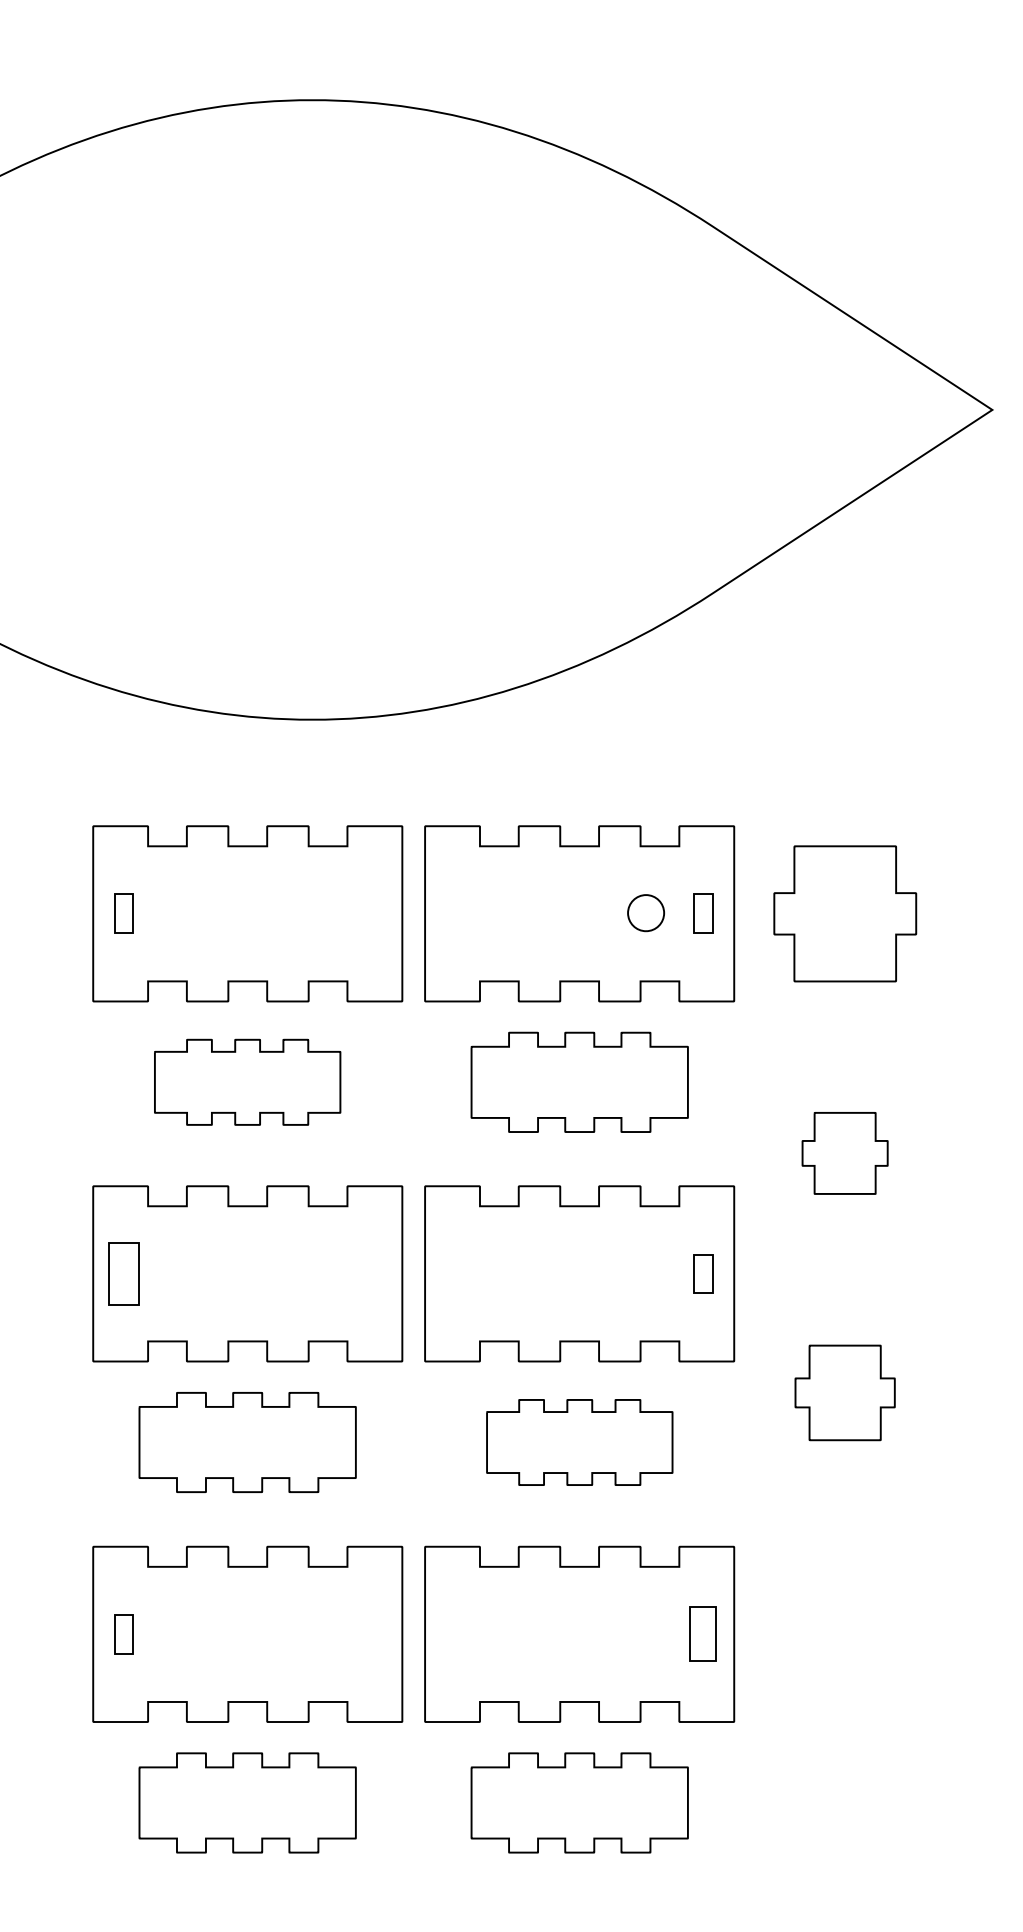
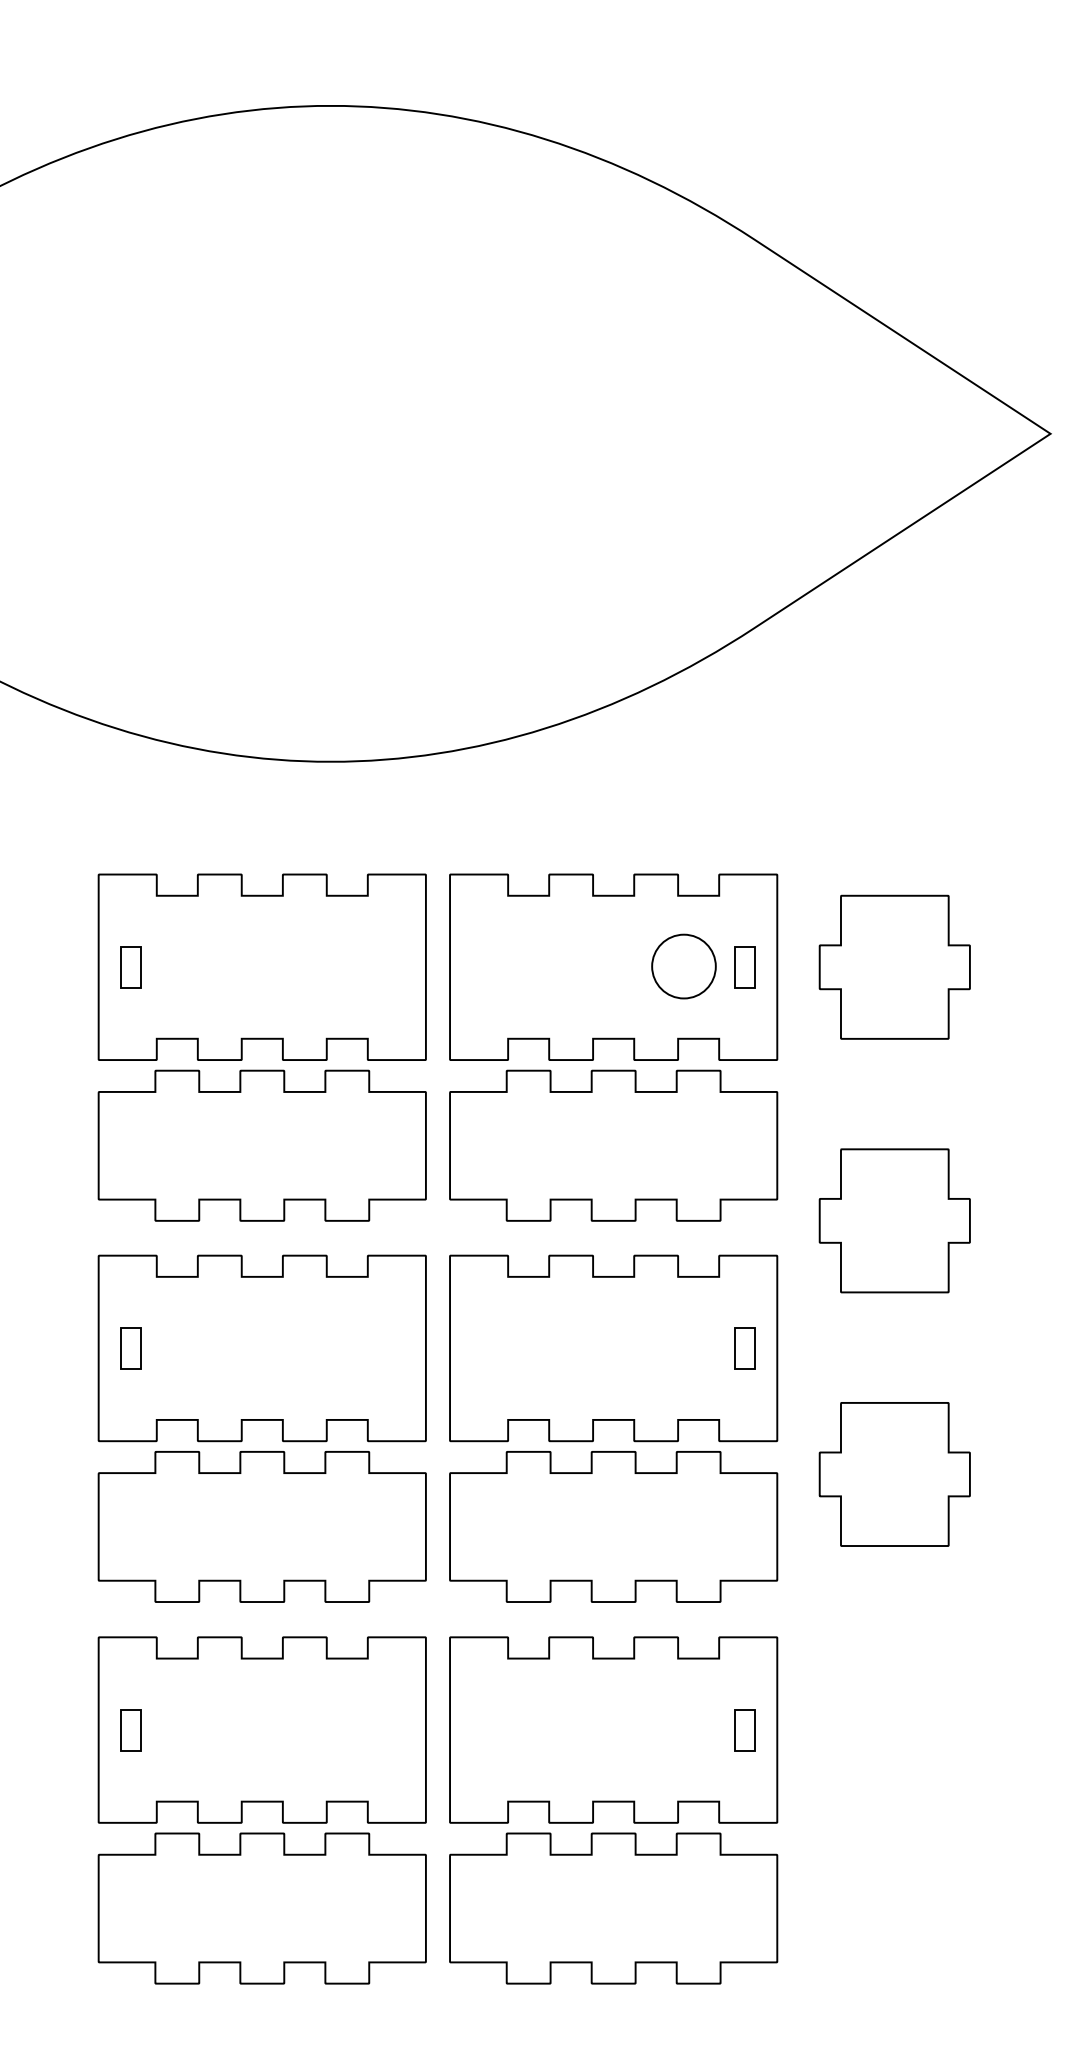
part: (645, 913) -> (683, 966), size x1.67
part: (247, 1082) -> (261, 1145), size x1.67
part: (579, 1082) -> (613, 1145), size x1.43
part: (844, 1153) -> (894, 1220), size x1.67
part: (123, 1273) -> (130, 1348), size x0.62
part: (844, 1392) -> (894, 1474), size x1.43
part: (247, 1442) -> (261, 1526), size x1.43
part: (579, 1442) -> (613, 1526), size x1.67
part: (703, 1634) -> (744, 1730), size x0.71
part: (247, 1802) -> (261, 1908), size x1.43
part: (579, 1802) -> (613, 1908), size x1.43

